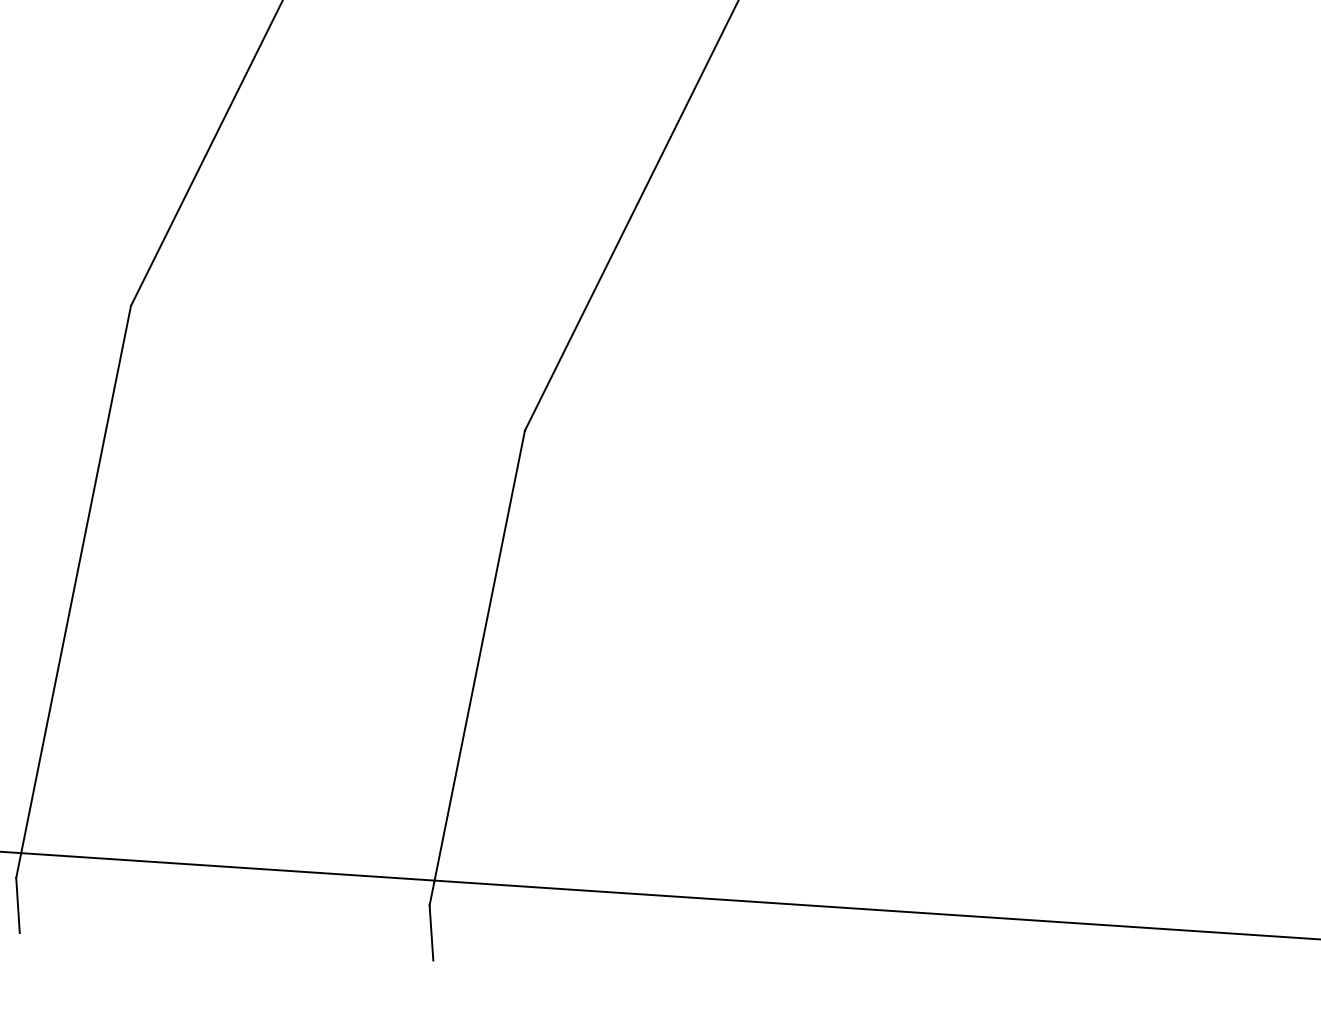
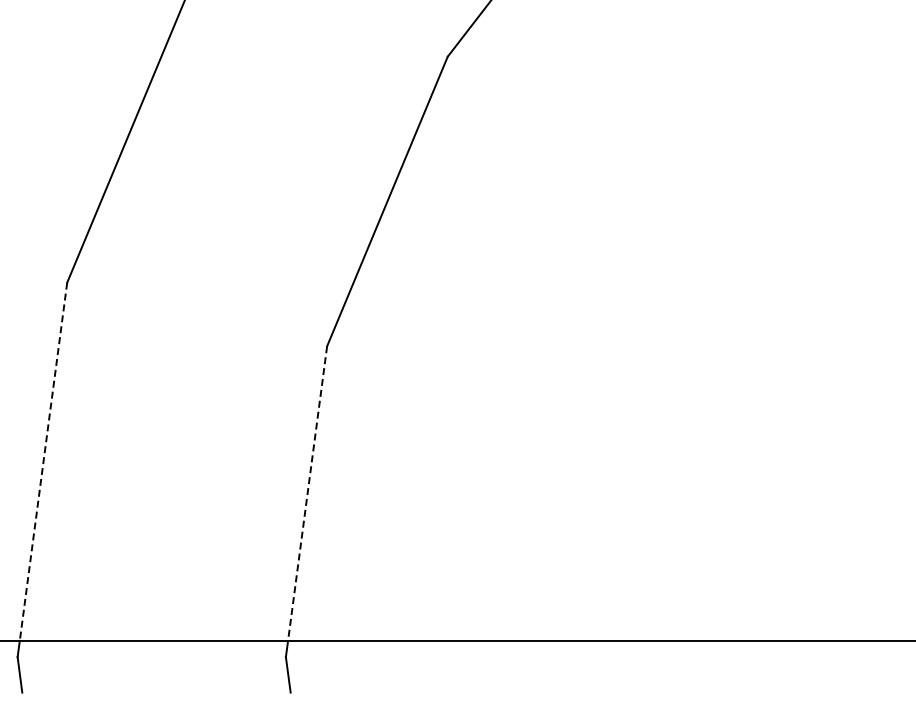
line: (76, 579) -> (43, 461), solid -> dashed
line: (479, 655) -> (307, 493), solid -> dashed

